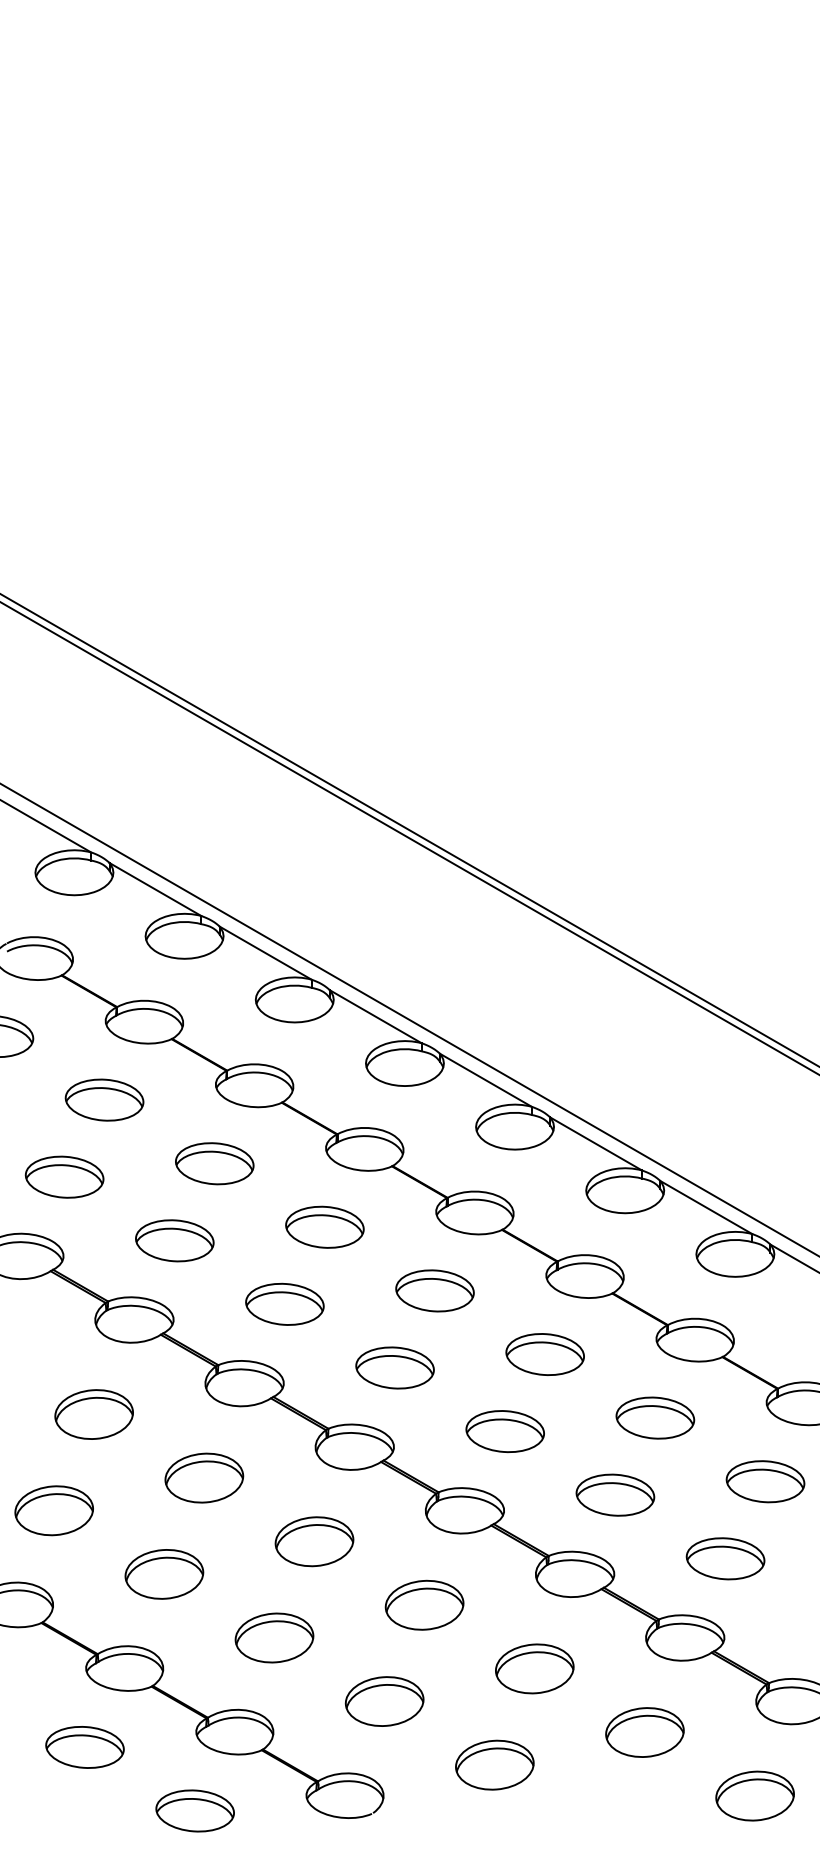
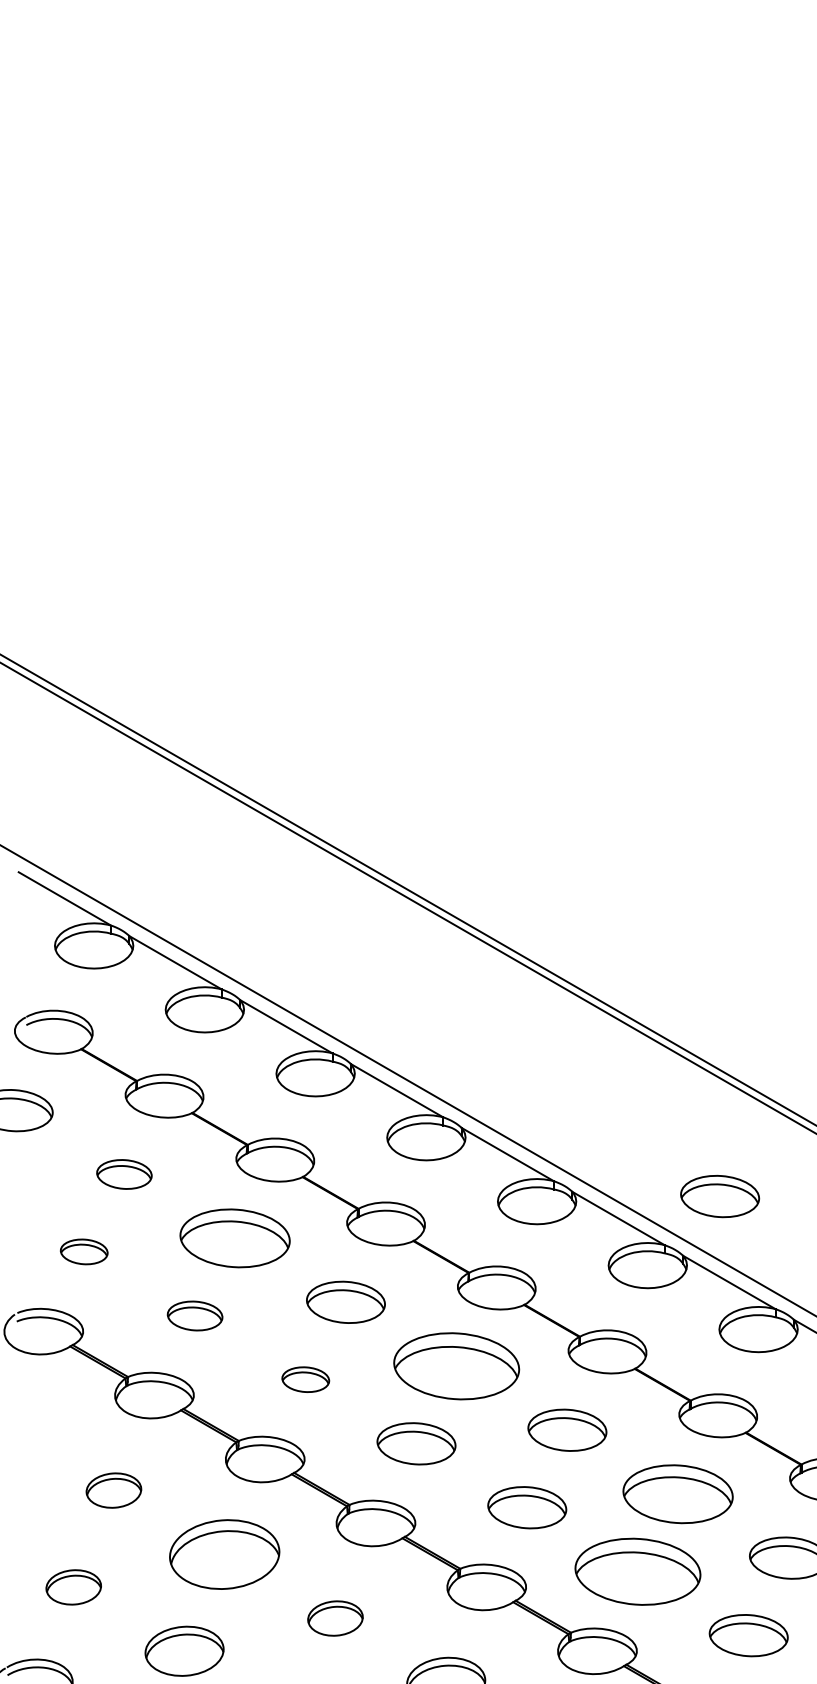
part: (104, 1099) -> (124, 1173), size x0.7
part: (696, 1121) -> (719, 1196), added
part: (214, 1163) -> (234, 1238), size x1.4
part: (64, 1176) -> (84, 1251), size x0.6
part: (174, 1240) -> (194, 1315), size x0.7
part: (434, 1290) -> (456, 1365), size x1.6
part: (284, 1303) -> (305, 1378), size x0.6
part: (93, 1414) -> (113, 1490), size x0.7
part: (655, 1417) -> (678, 1493), size x1.4
part: (204, 1477) -> (224, 1553), size x1.4
part: (615, 1494) -> (638, 1570), size x1.6
part: (53, 1510) -> (73, 1587), size x0.7
part: (314, 1541) -> (335, 1618), size x0.7

